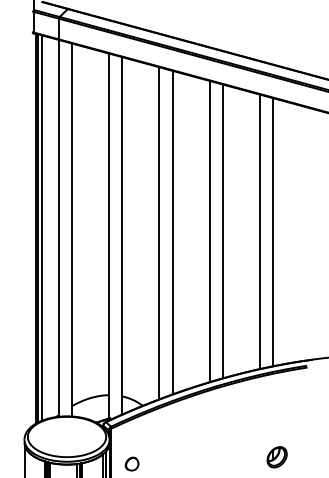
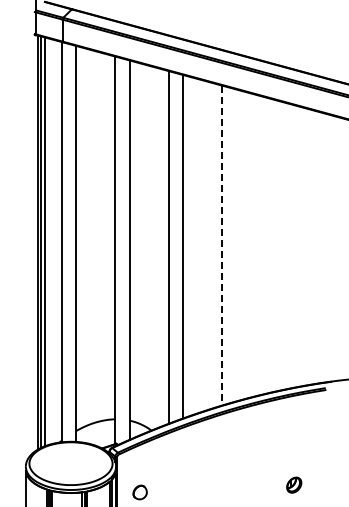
line: (209, 231) -> (222, 245), solid -> dashed
line: (222, 231) -> (236, 245), removed
line: (259, 231) -> (275, 245), removed
line: (273, 232) -> (290, 246), removed
part: (277, 456) -> (294, 484), size x0.7

